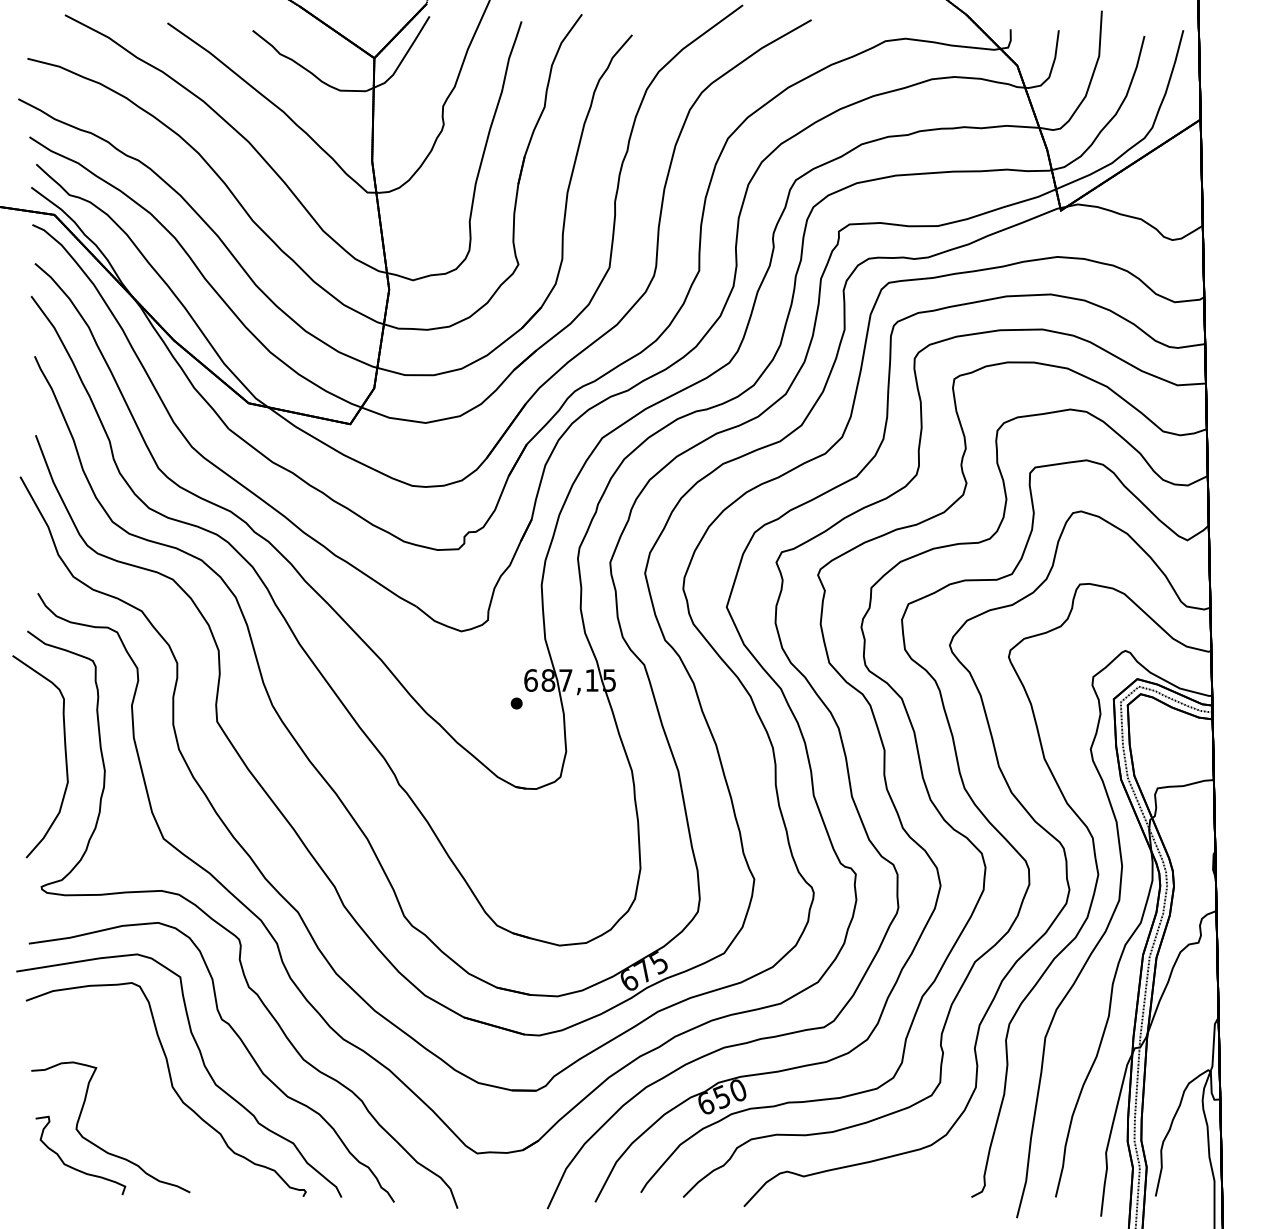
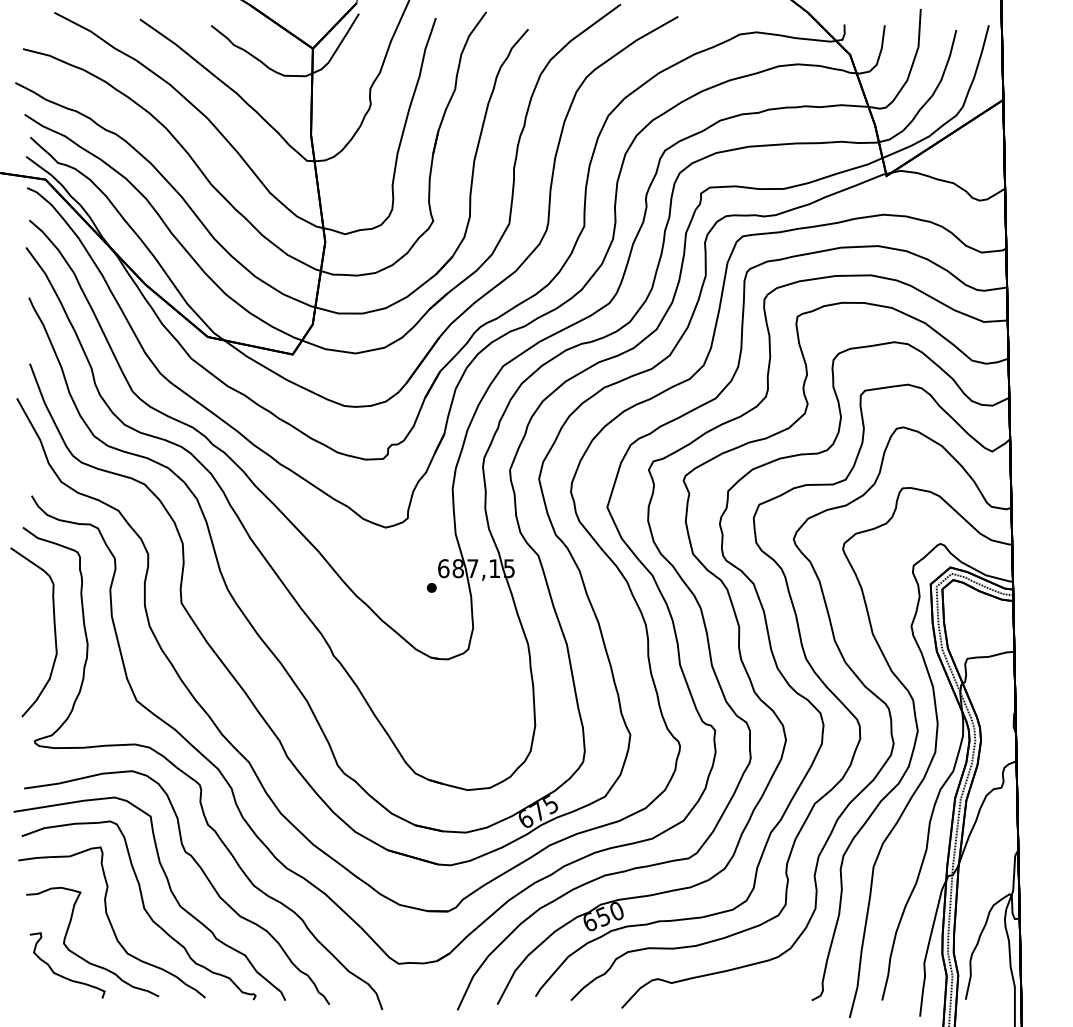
part: (133, 1103) -> (111, 922), added

